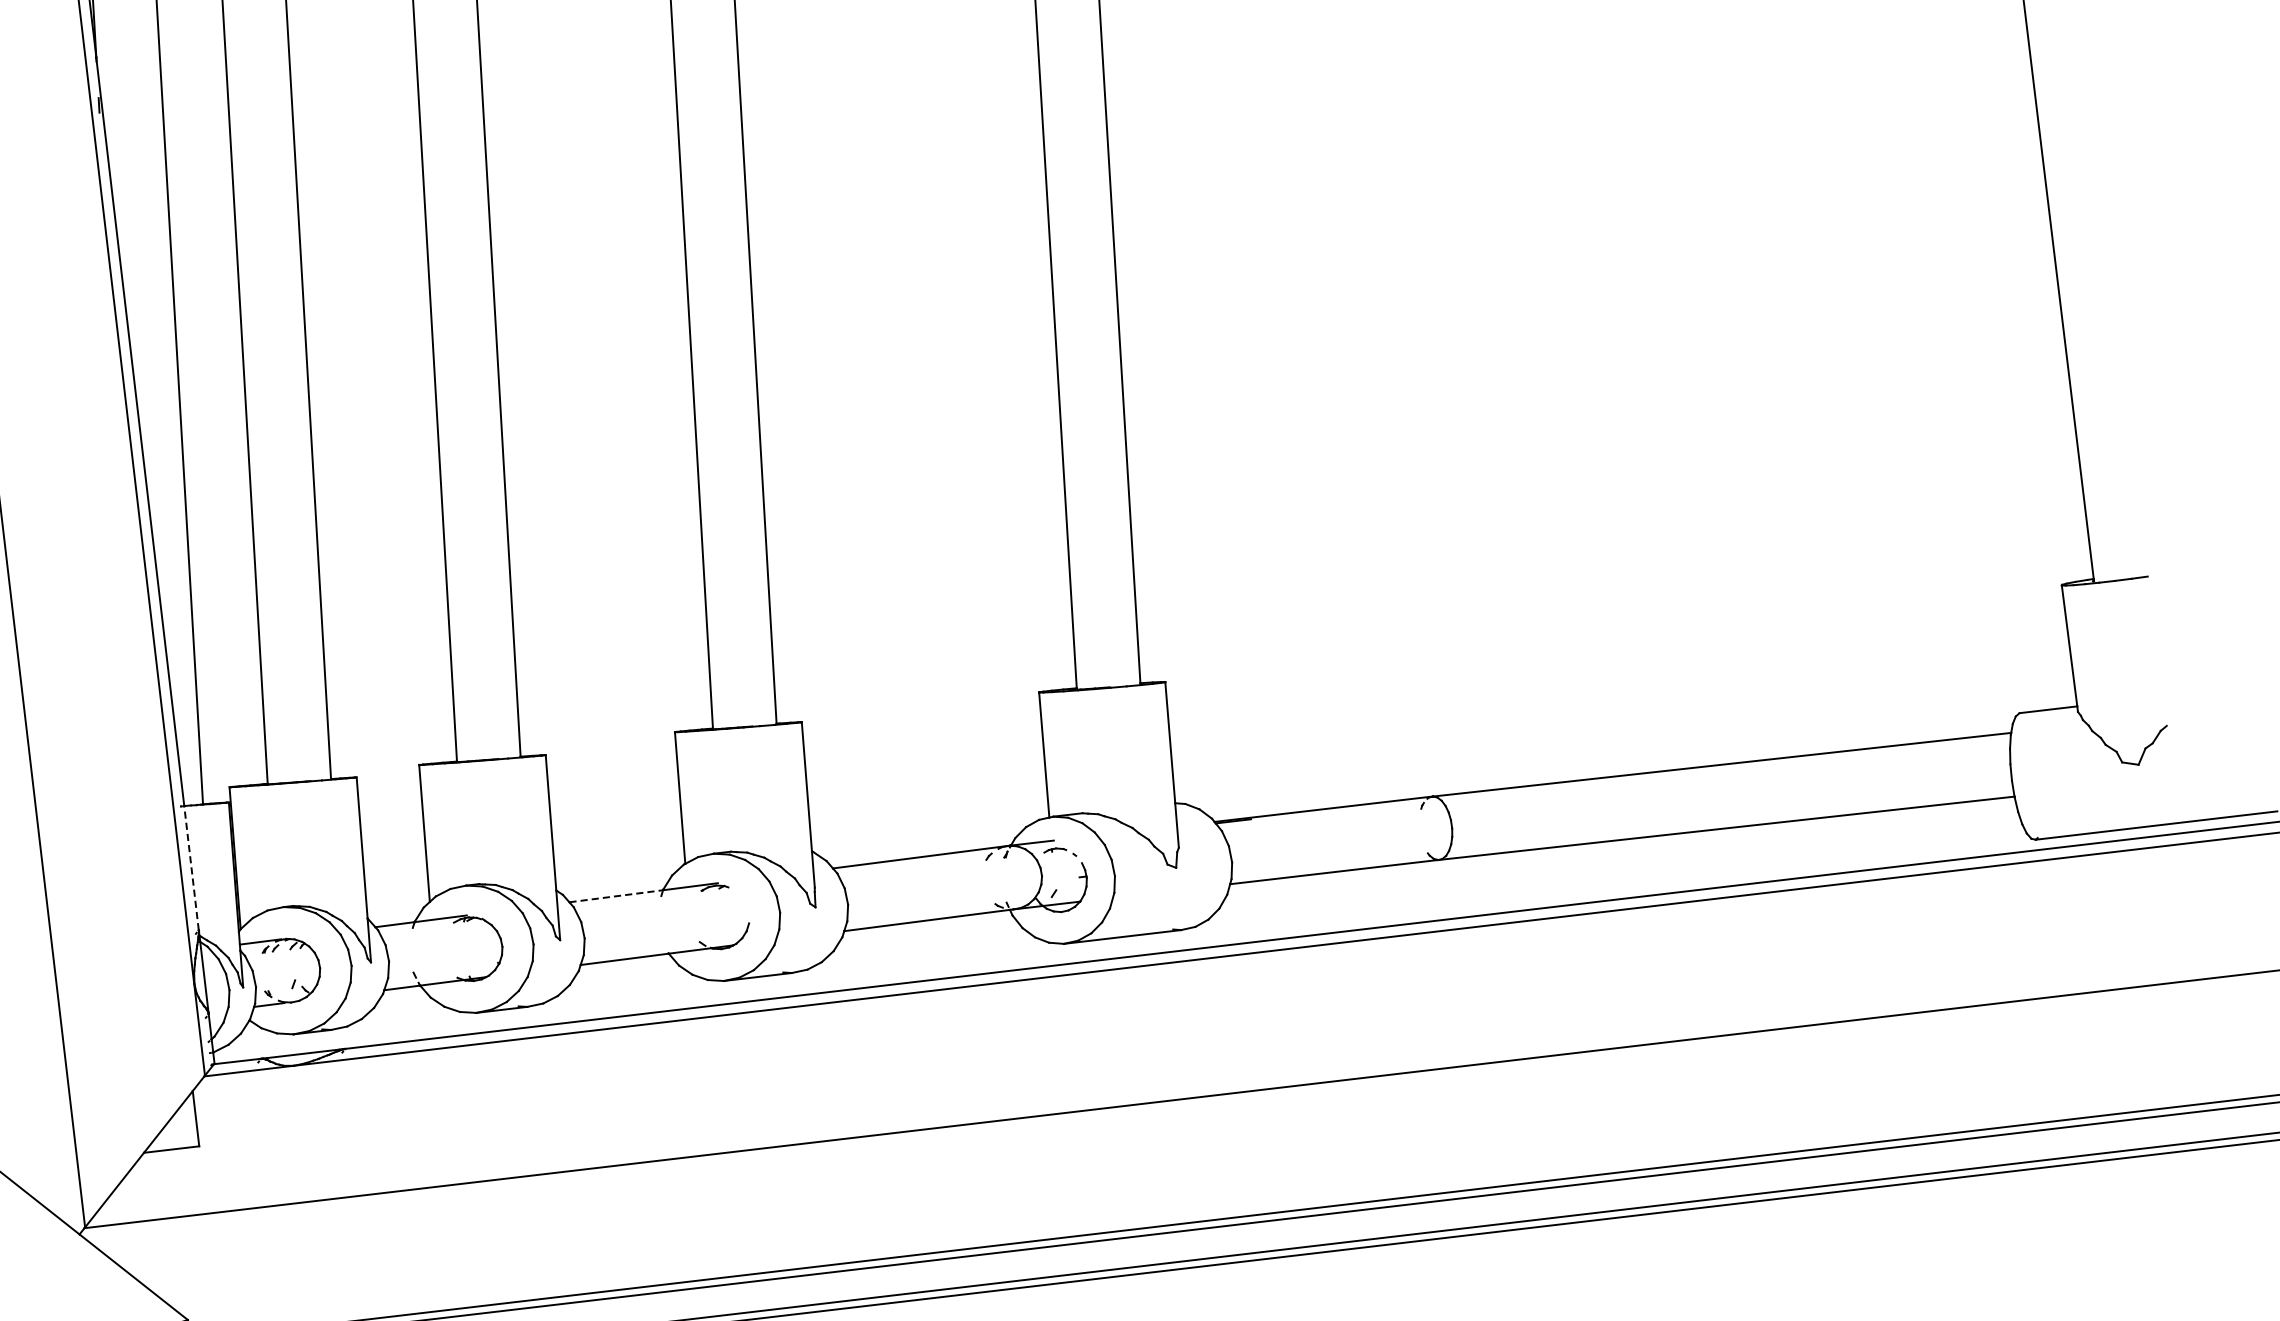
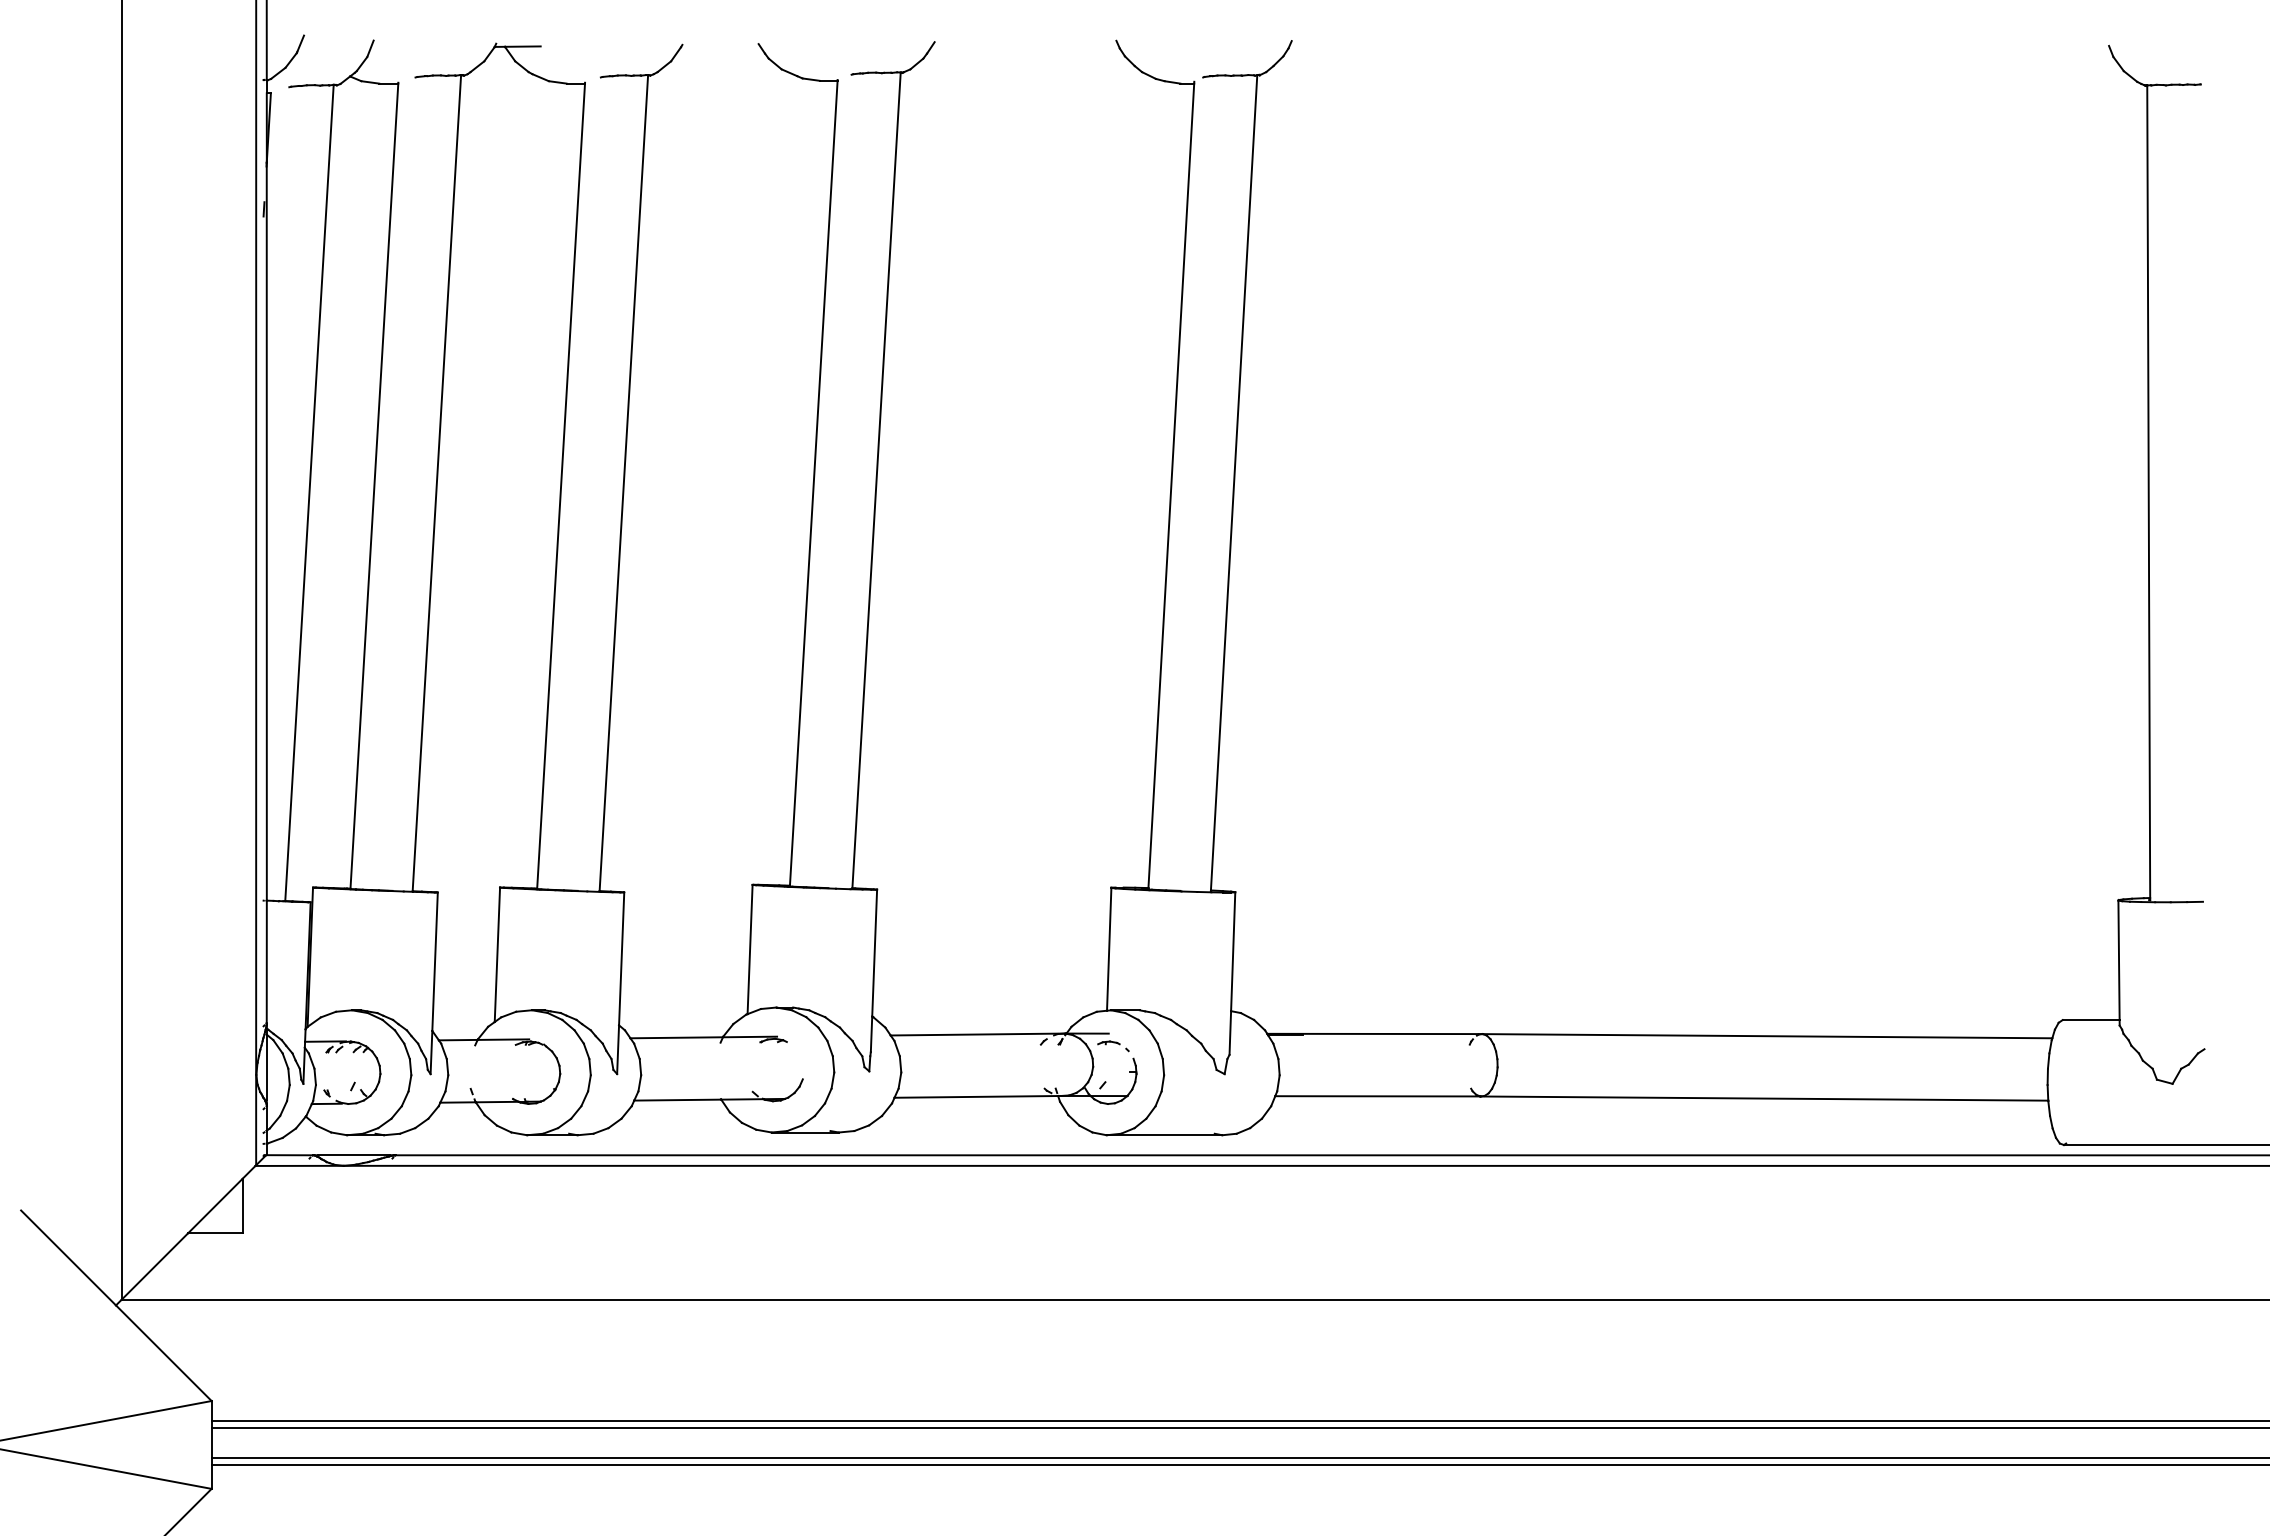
line: (191, 867) -> (266, 961), dashed -> solid
line: (617, 895) -> (677, 1037), dashed -> solid

